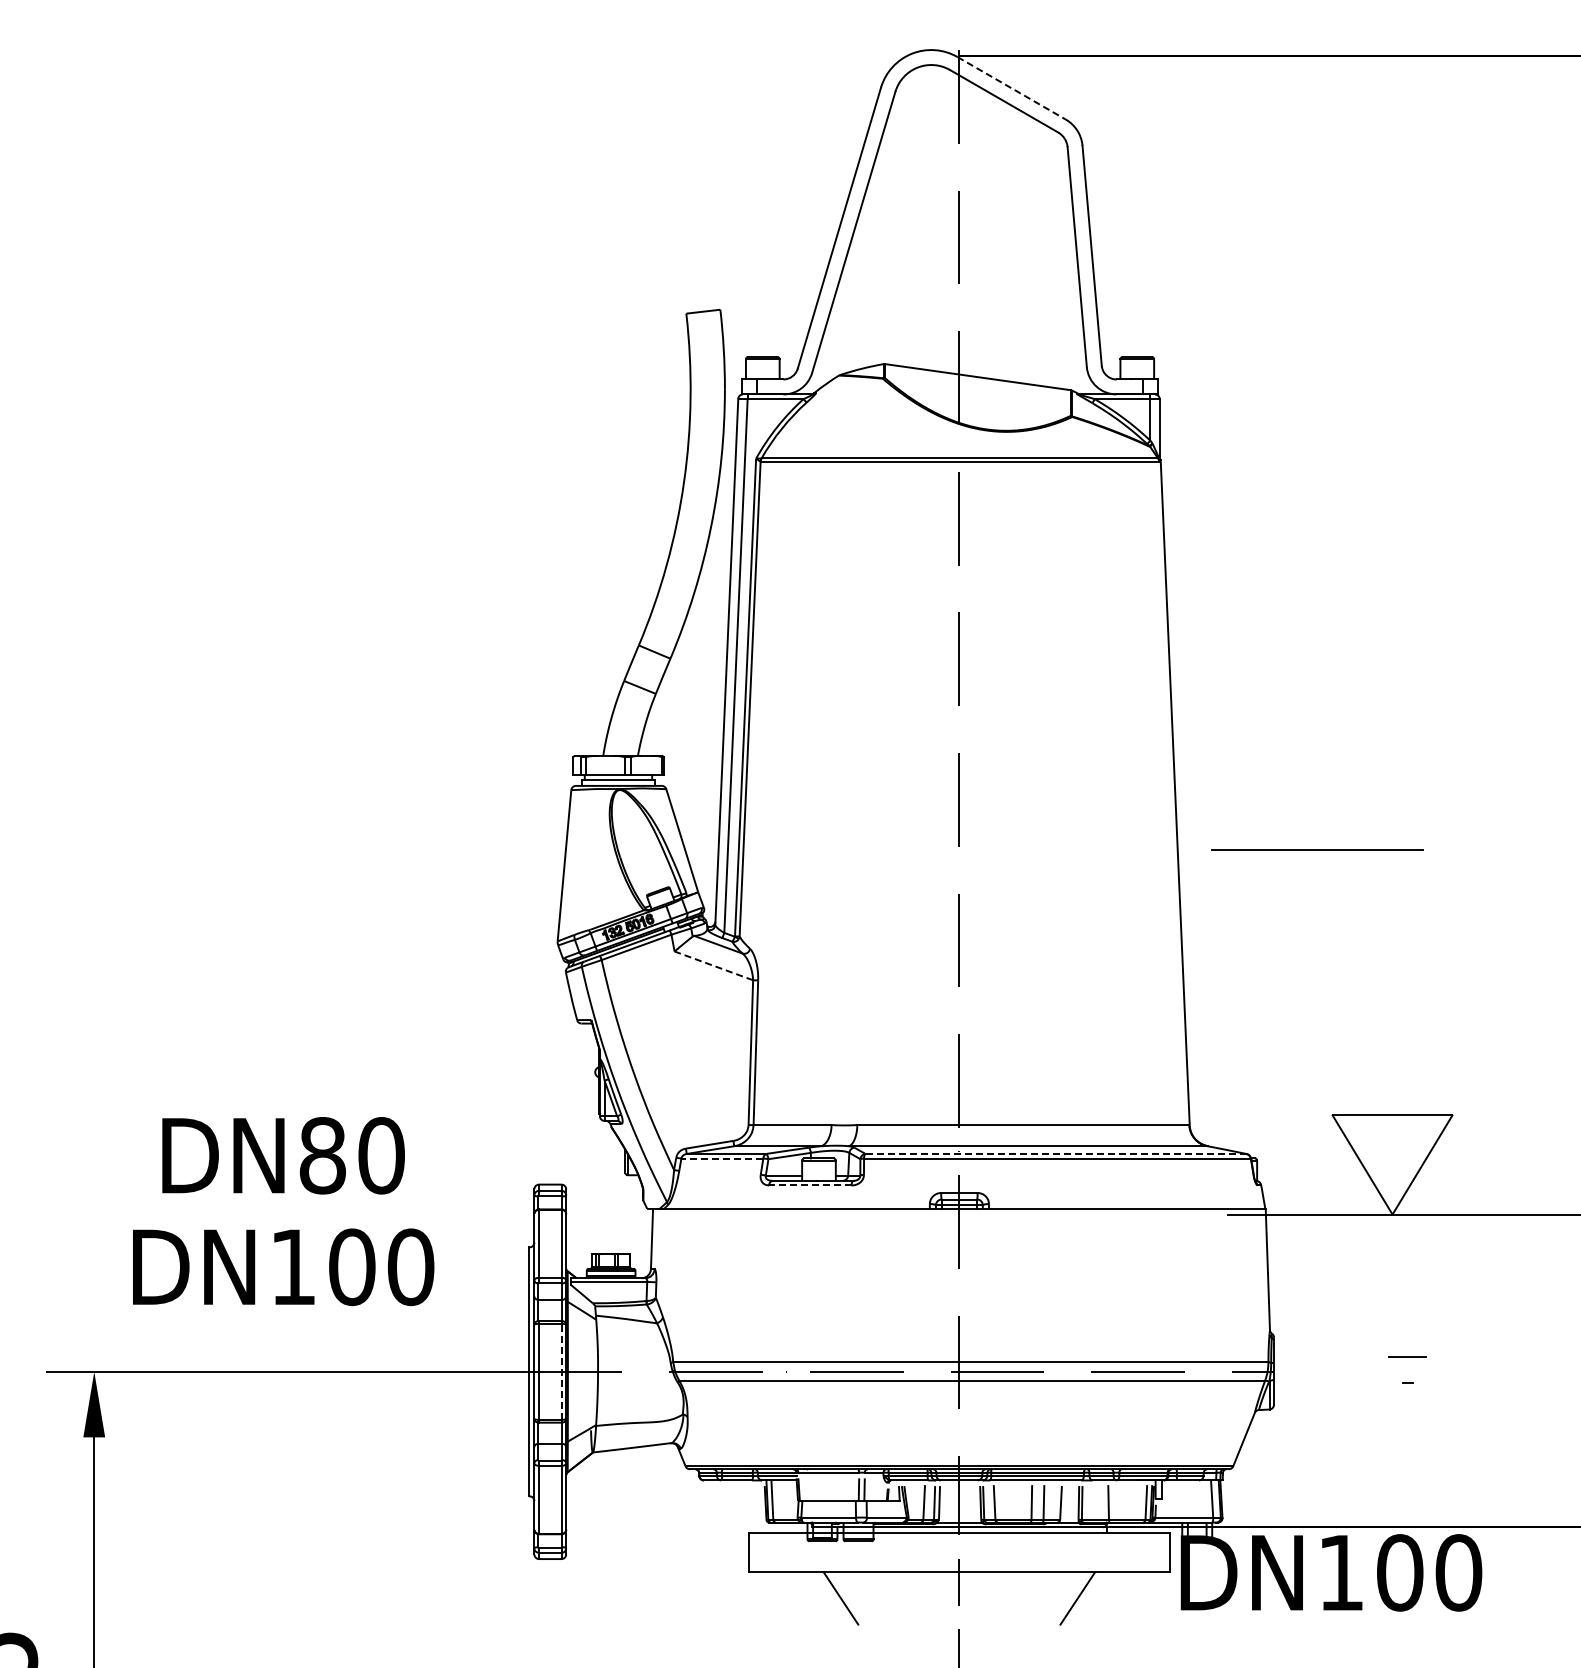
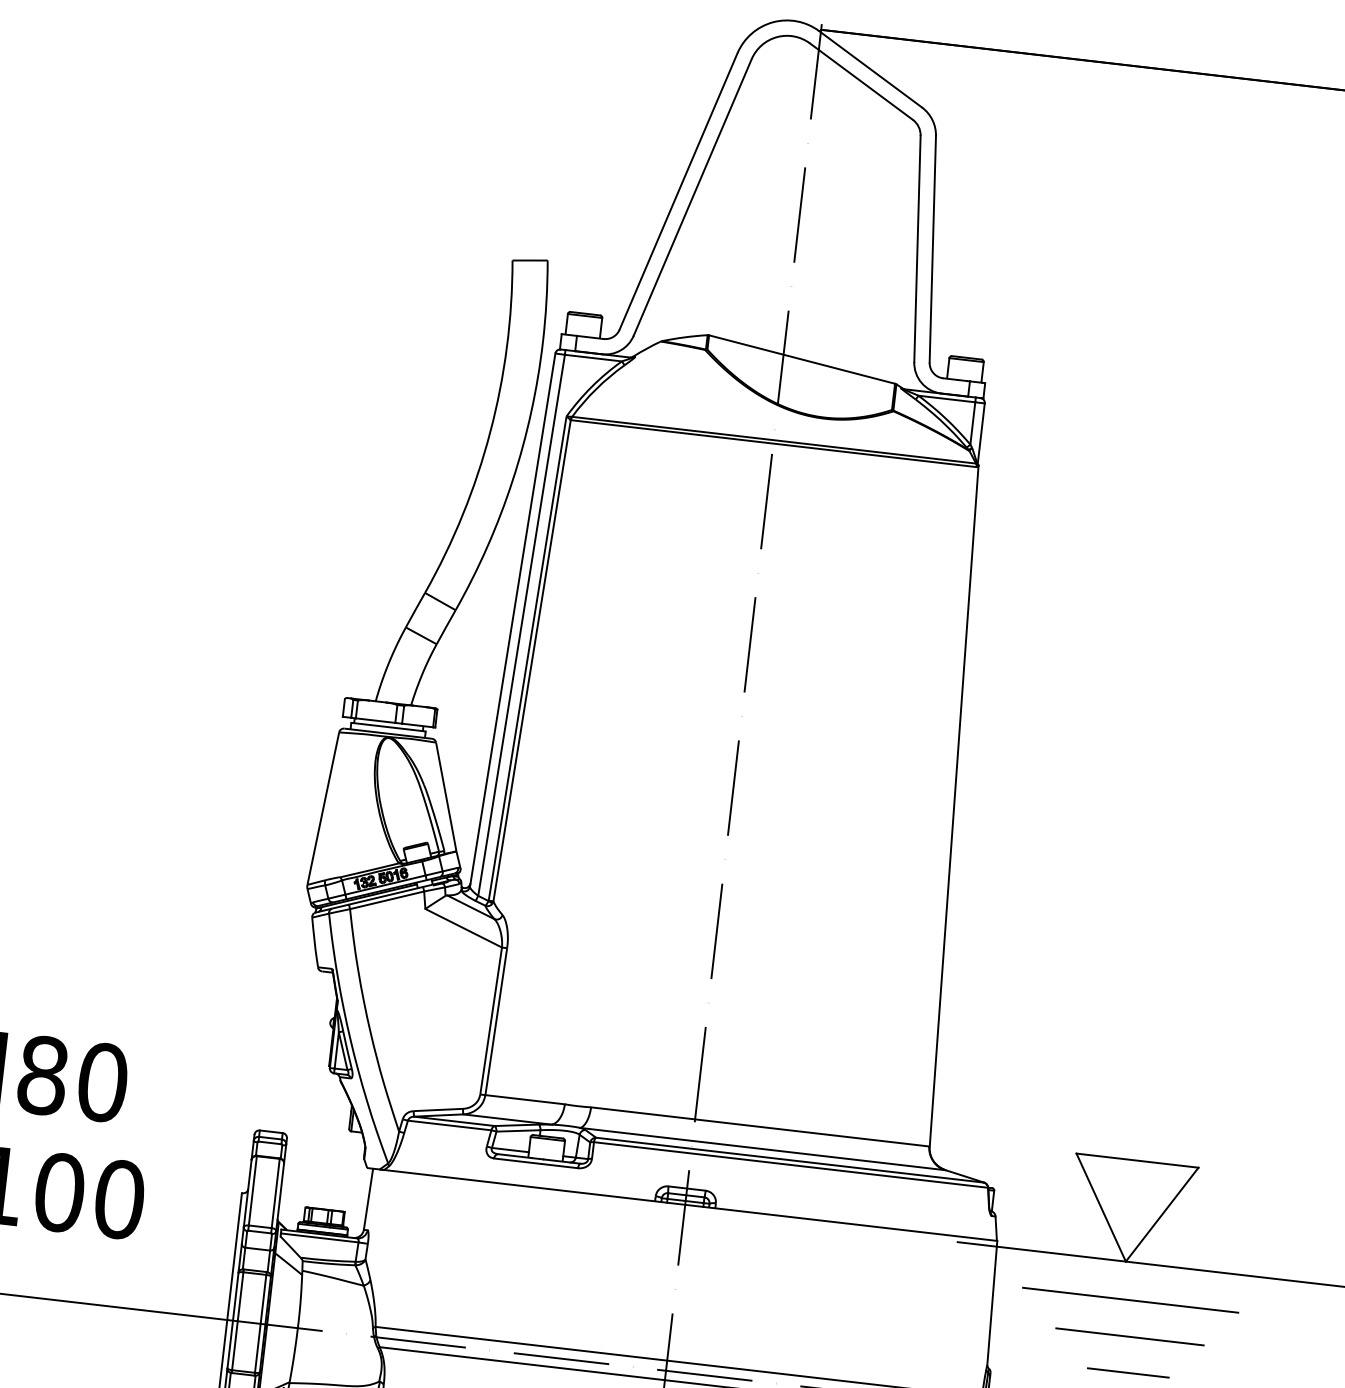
line: (1011, 88) -> (870, 69), dashed -> solid
line: (1317, 849) -> (1130, 1299), moved
line: (713, 965) -> (463, 927), dashed -> solid
line: (1056, 1153) -> (790, 1159), dashed -> solid
line: (722, 1158) -> (449, 1125), dashed -> solid
line: (809, 1185) -> (535, 1163), dashed -> solid
line: (1404, 1287) -> (1129, 1337), added
line: (1407, 1321) -> (1128, 1372), added
line: (561, 1371) -> (260, 1323), dashed -> solid

